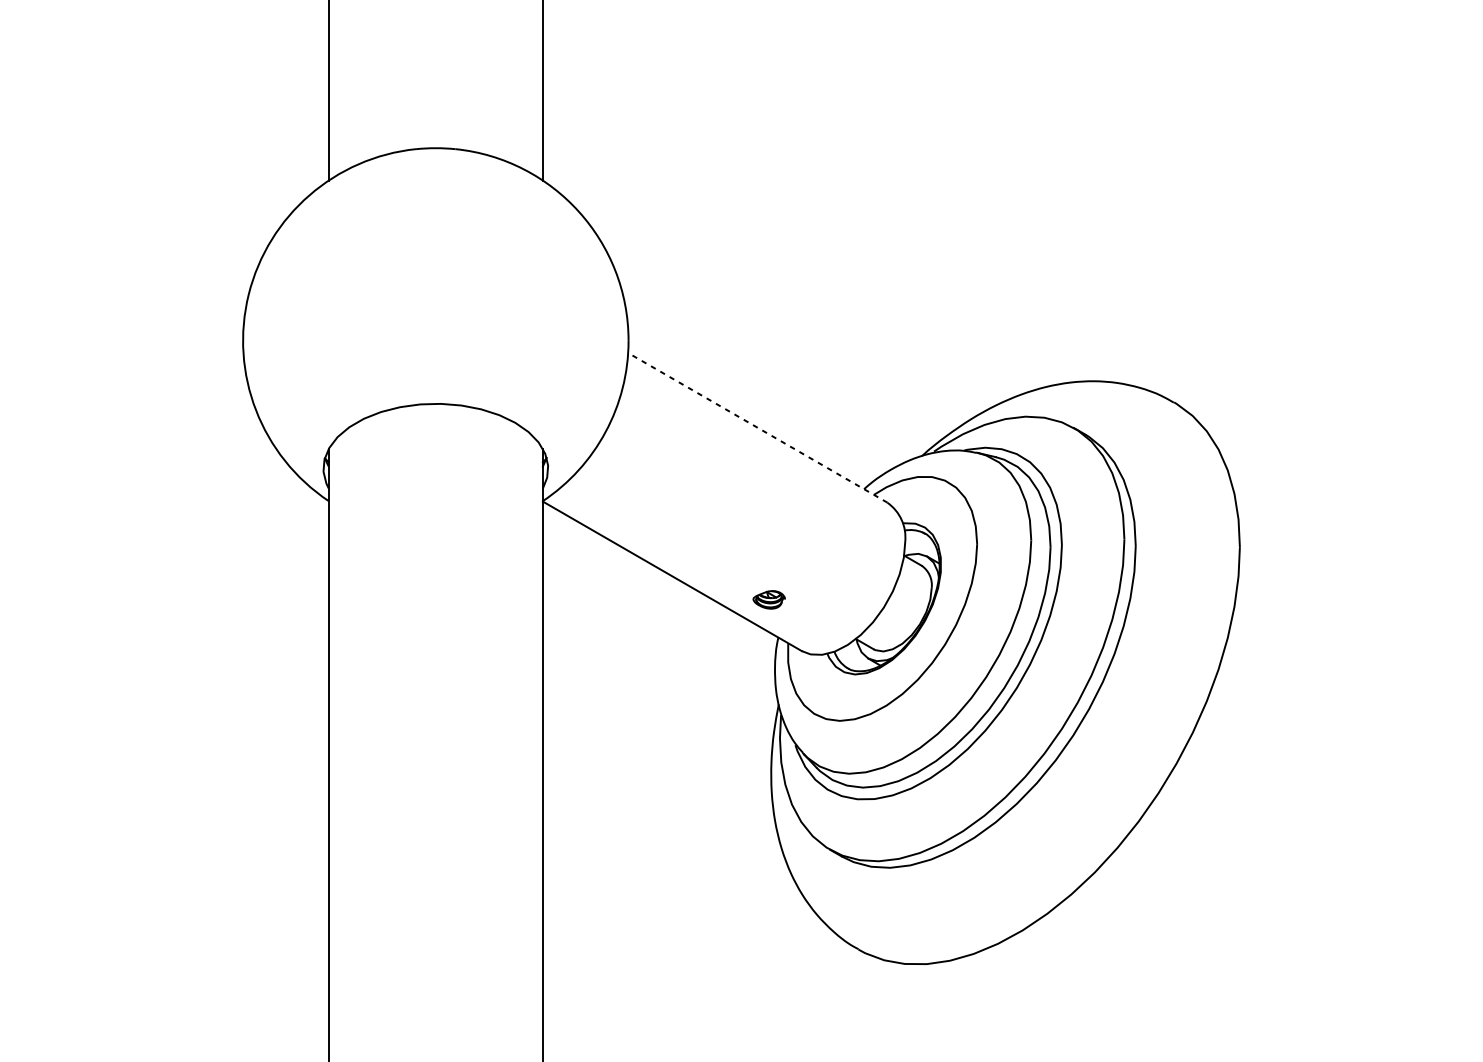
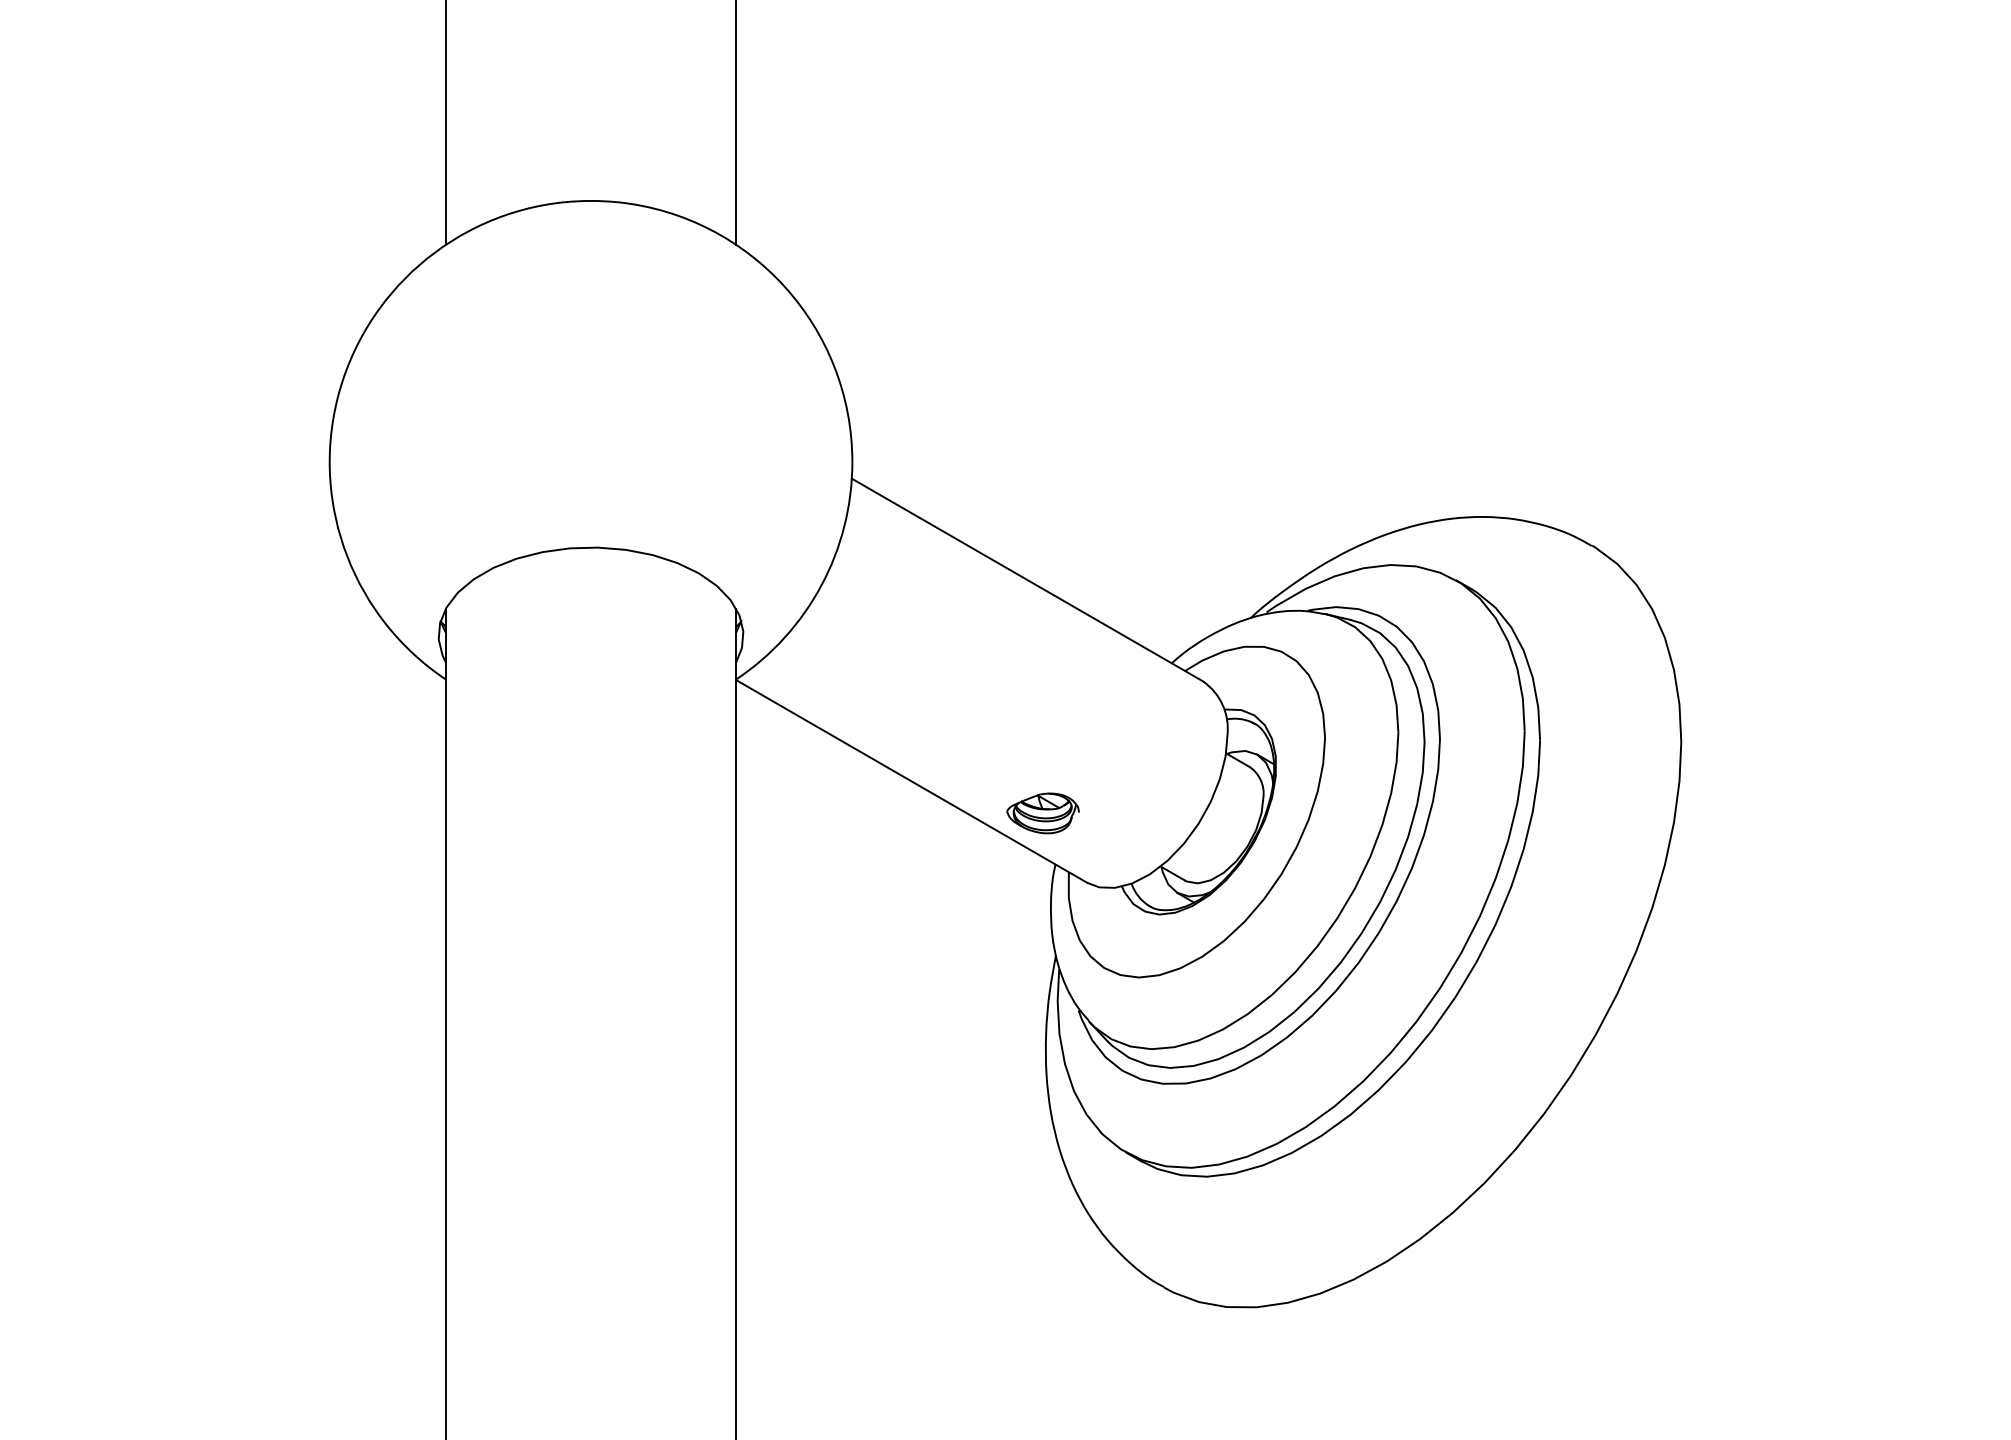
line: (757, 427) -> (1027, 579), dashed -> solid
part: (768, 599) -> (1042, 813), size x1.67

